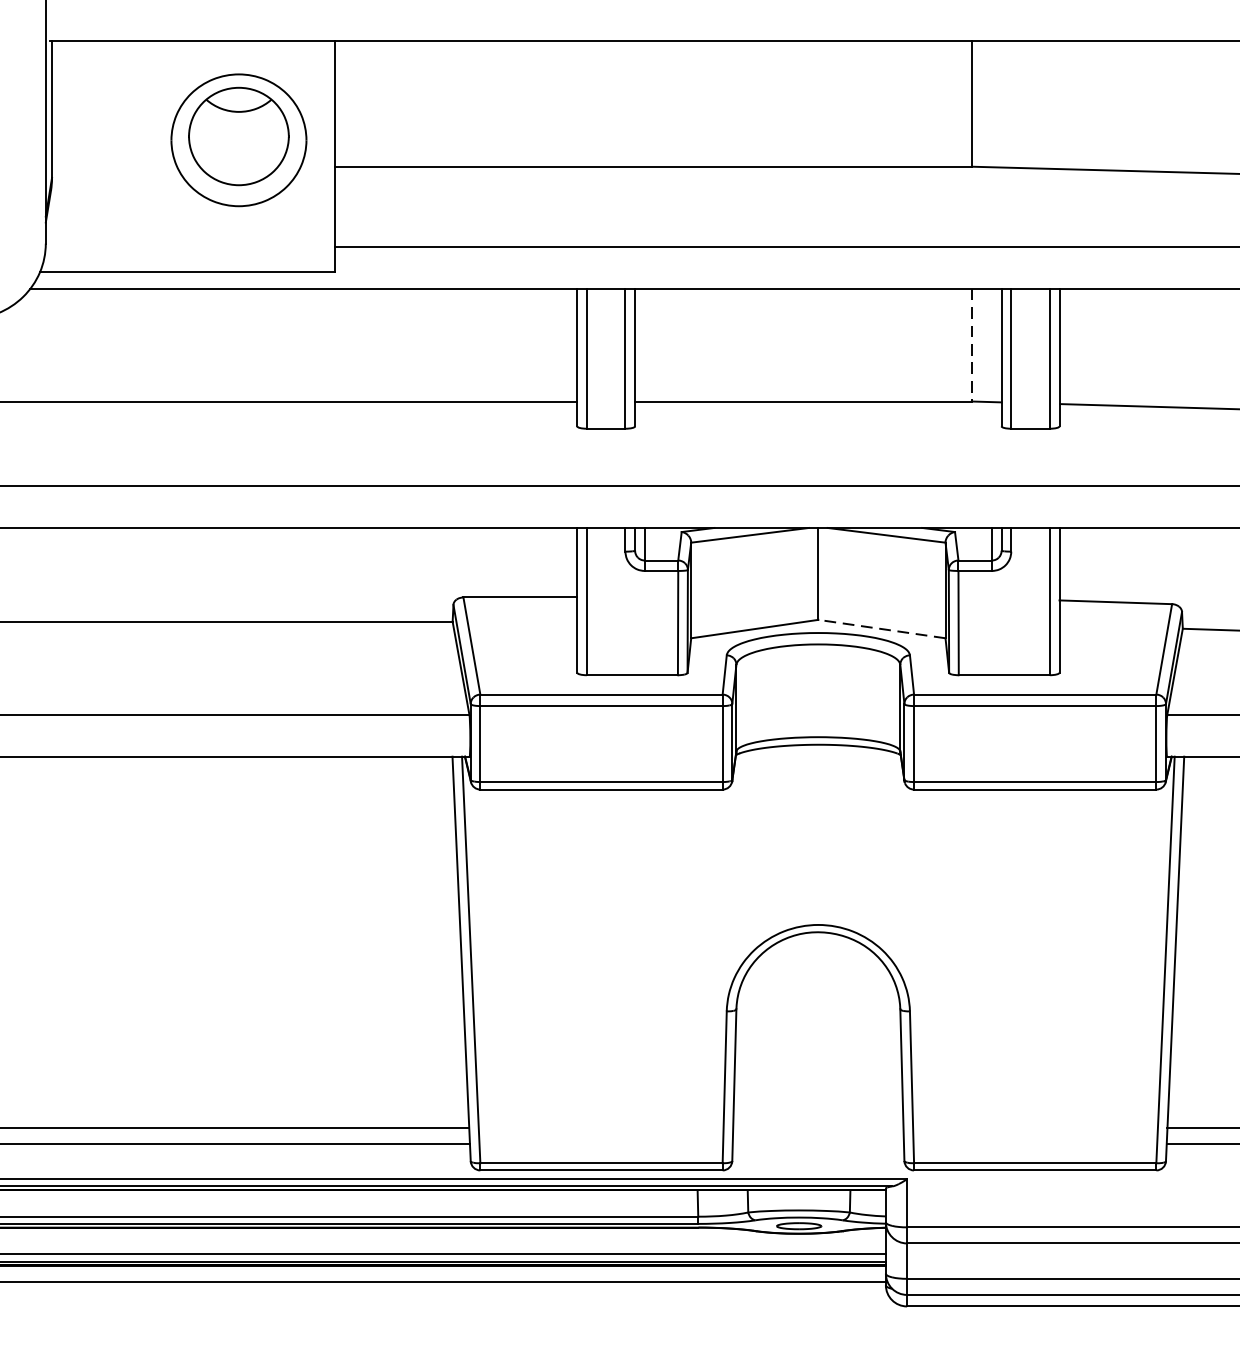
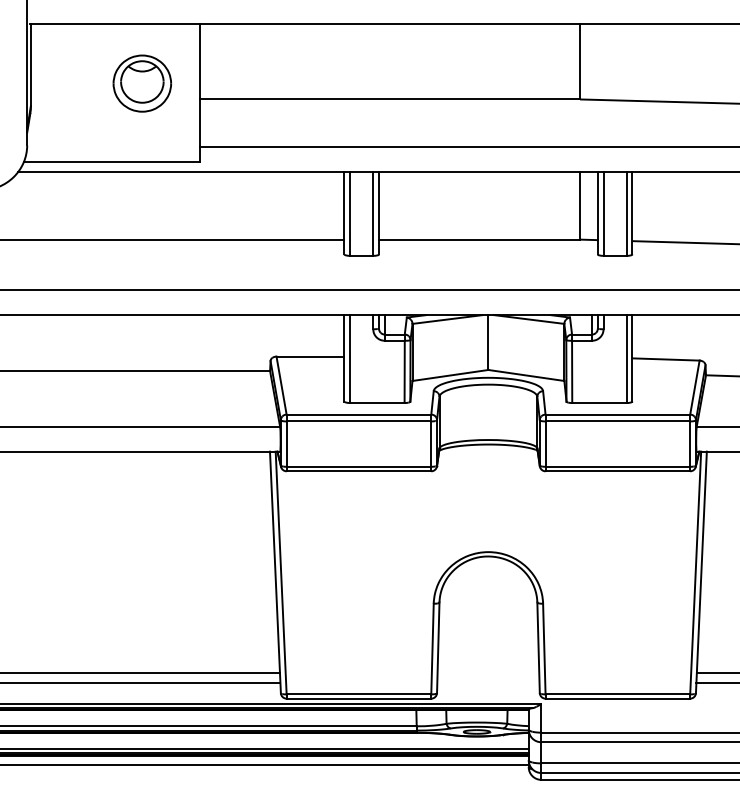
part: (237, 140) -> (141, 83), size x0.71
line: (972, 344) -> (580, 205), dashed -> solid
line: (880, 629) -> (525, 375), dashed -> solid

